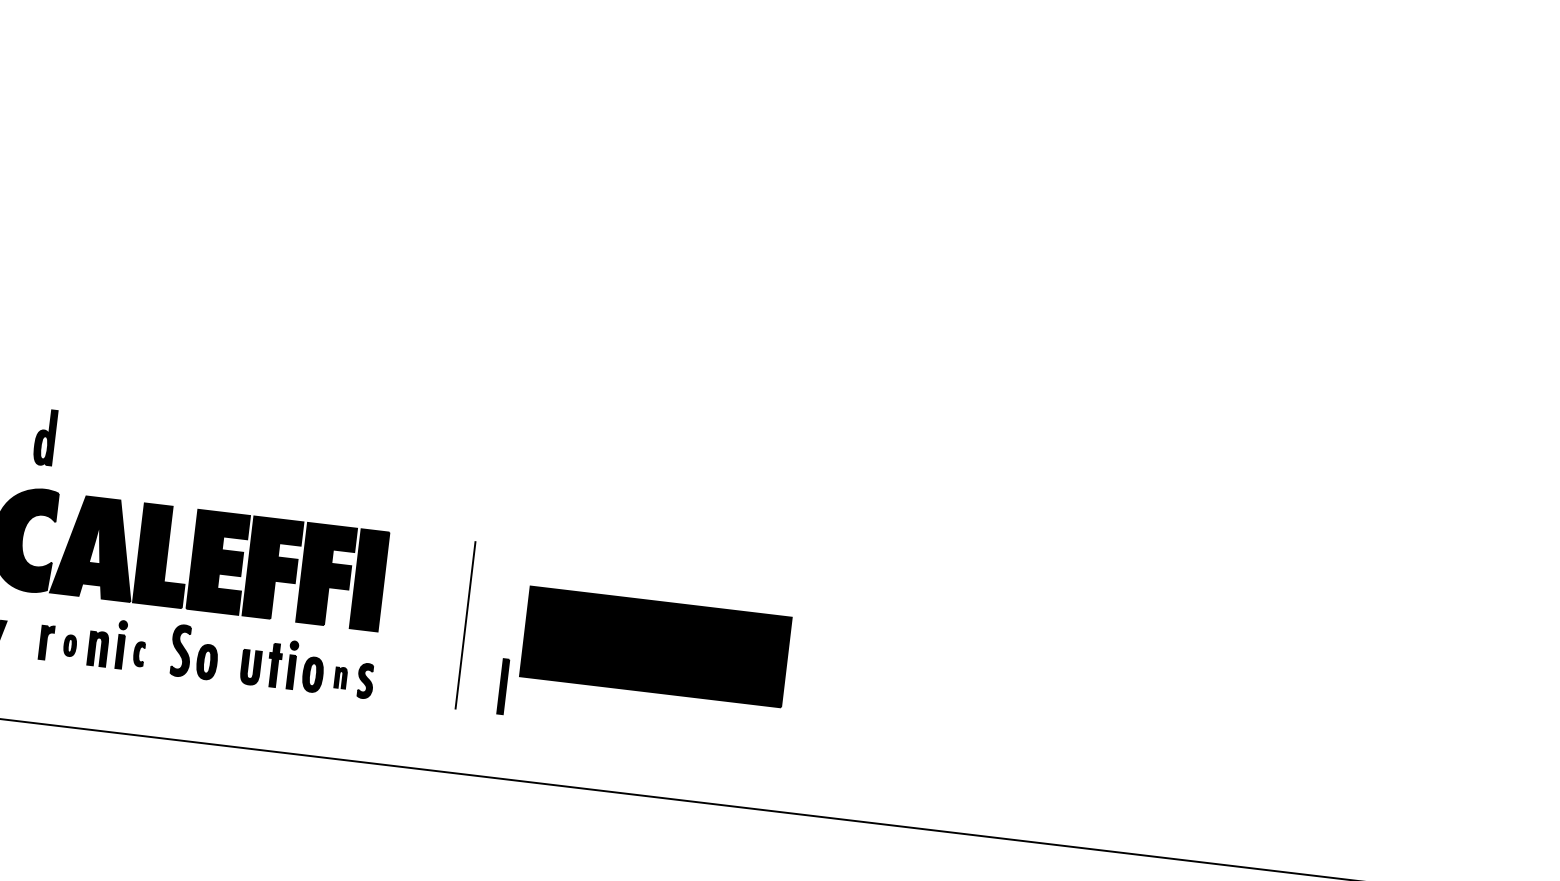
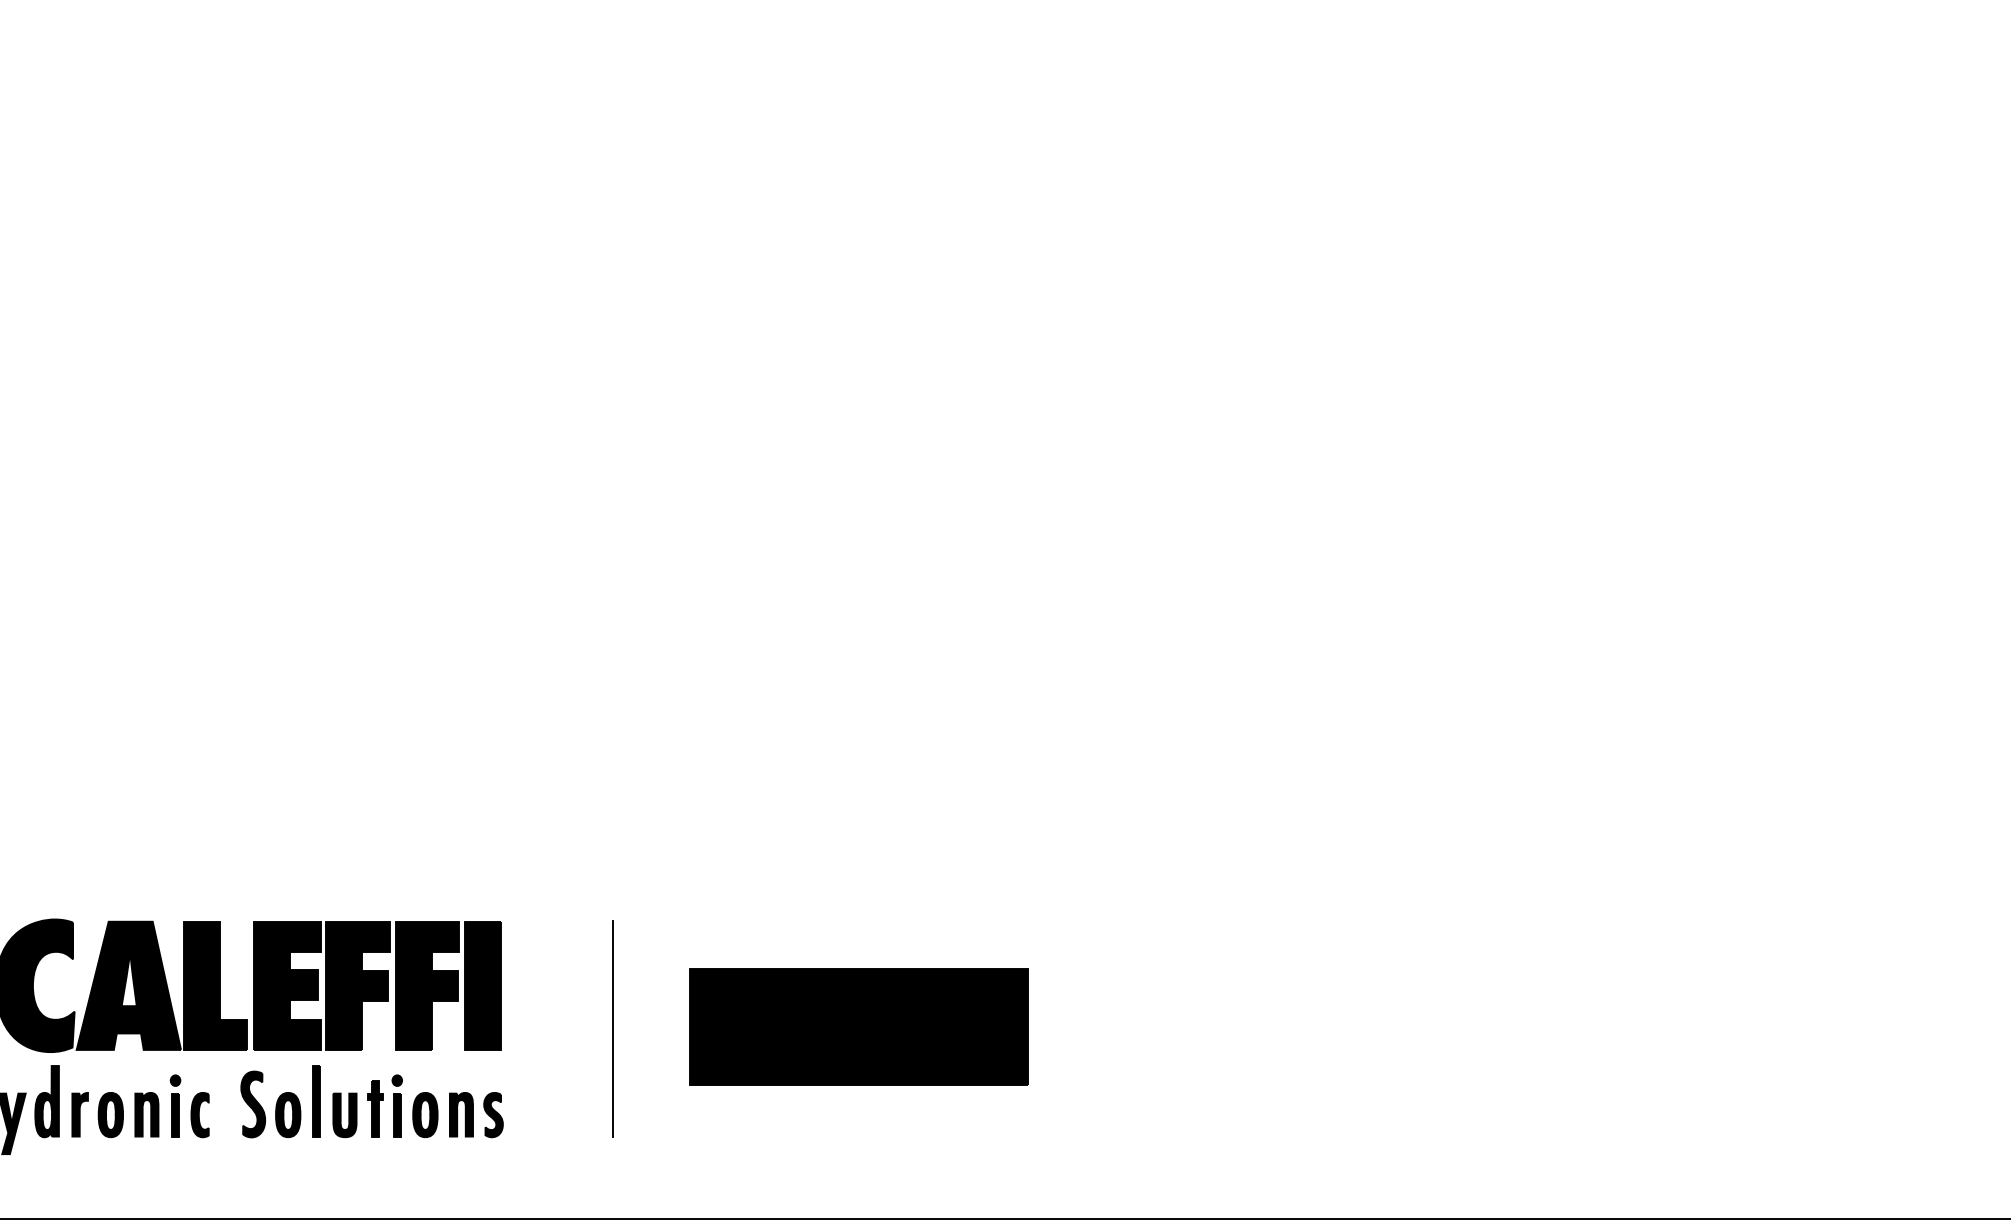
part: (44, 437) -> (46, 1101), moved
part: (70, 645) -> (110, 1114), size x1.67
part: (138, 654) -> (199, 1115), size x1.43
part: (340, 677) -> (461, 1114), size x1.67
part: (503, 686) -> (316, 1101), moved

